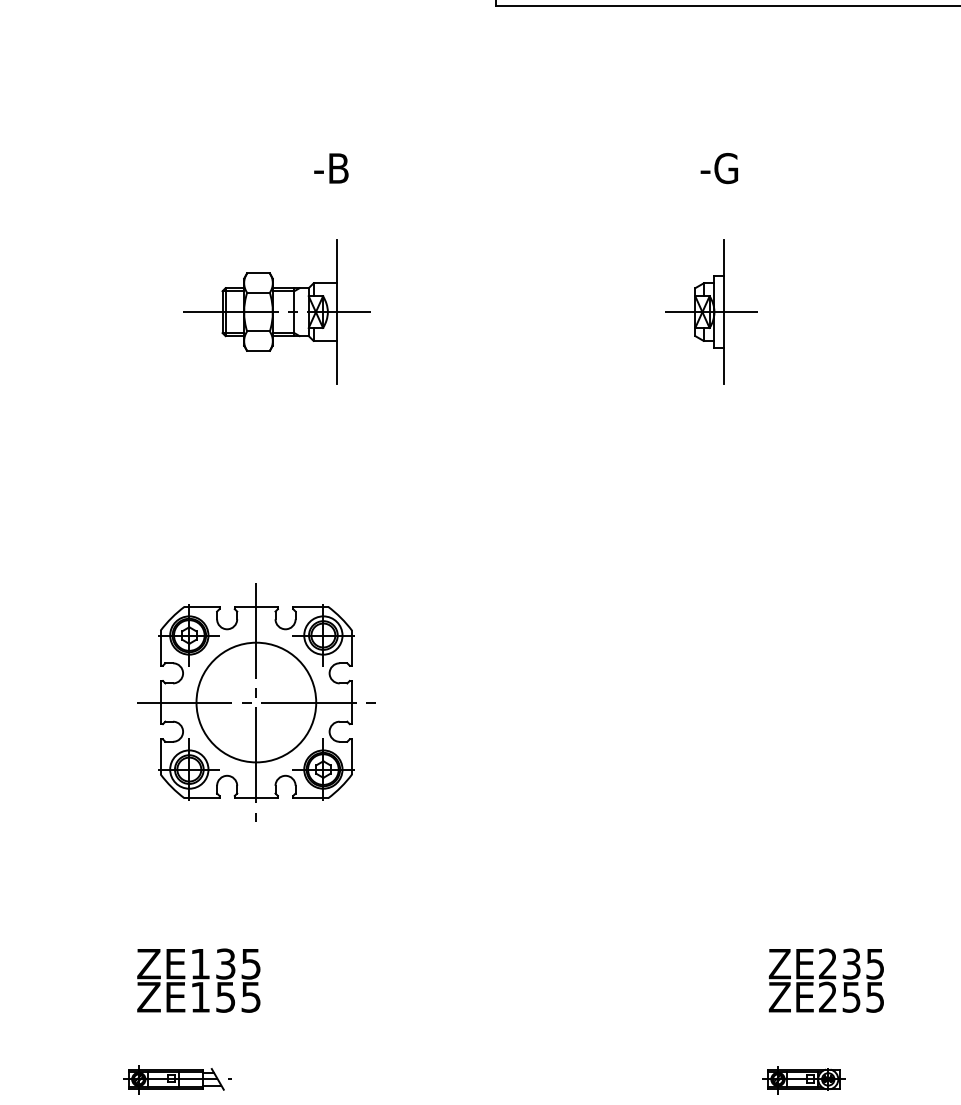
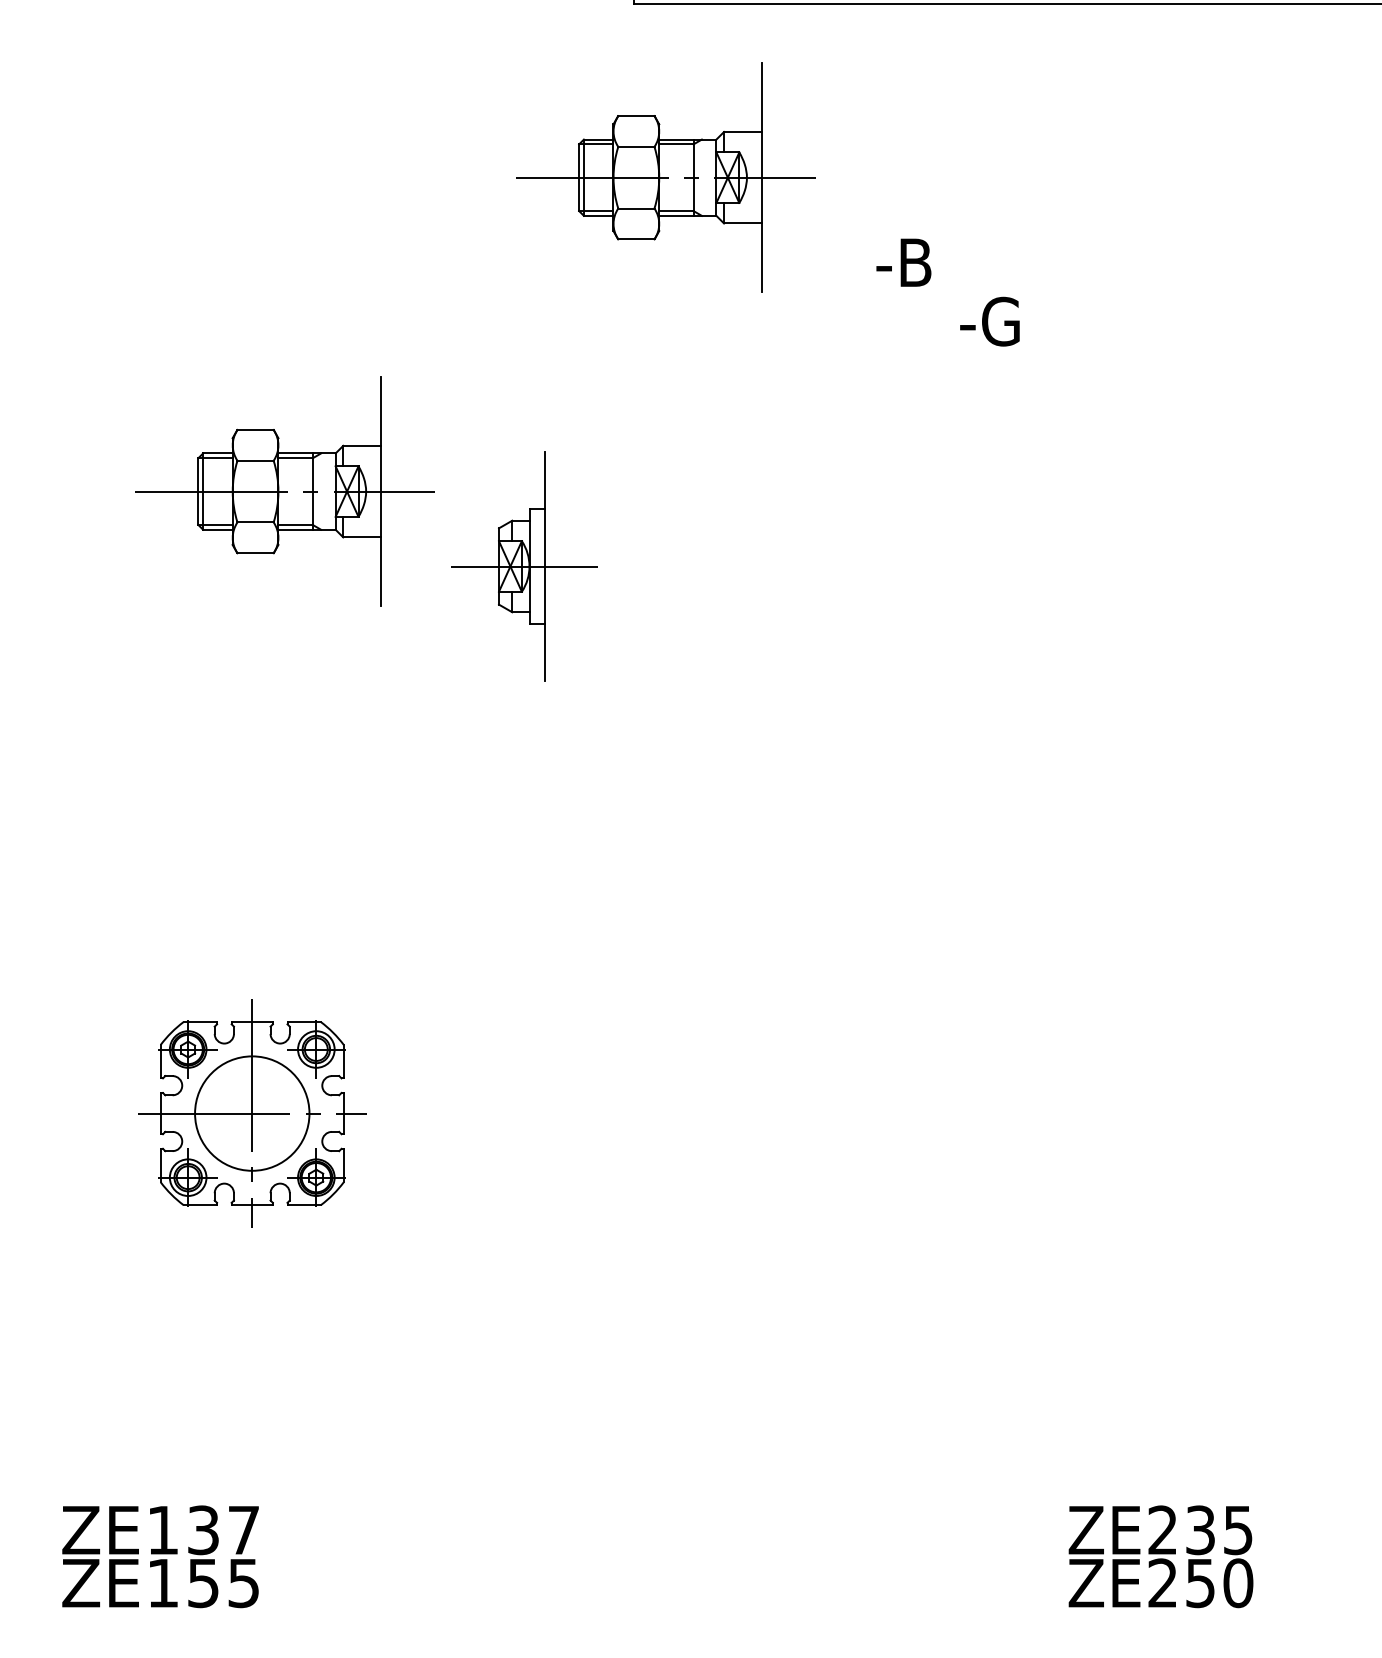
part: (515, 114) -> (665, 176), added
text: (331, 168) -> (904, 262), moved
text: (718, 168) -> (988, 321), moved
part: (711, 311) -> (524, 565), moved
part: (256, 702) -> (252, 1113), size x0.6
text: (250, 964) -> (242, 1530), ZE135 -> ZE137
text: (875, 996) -> (1238, 1581), ZE255 -> ZE250

